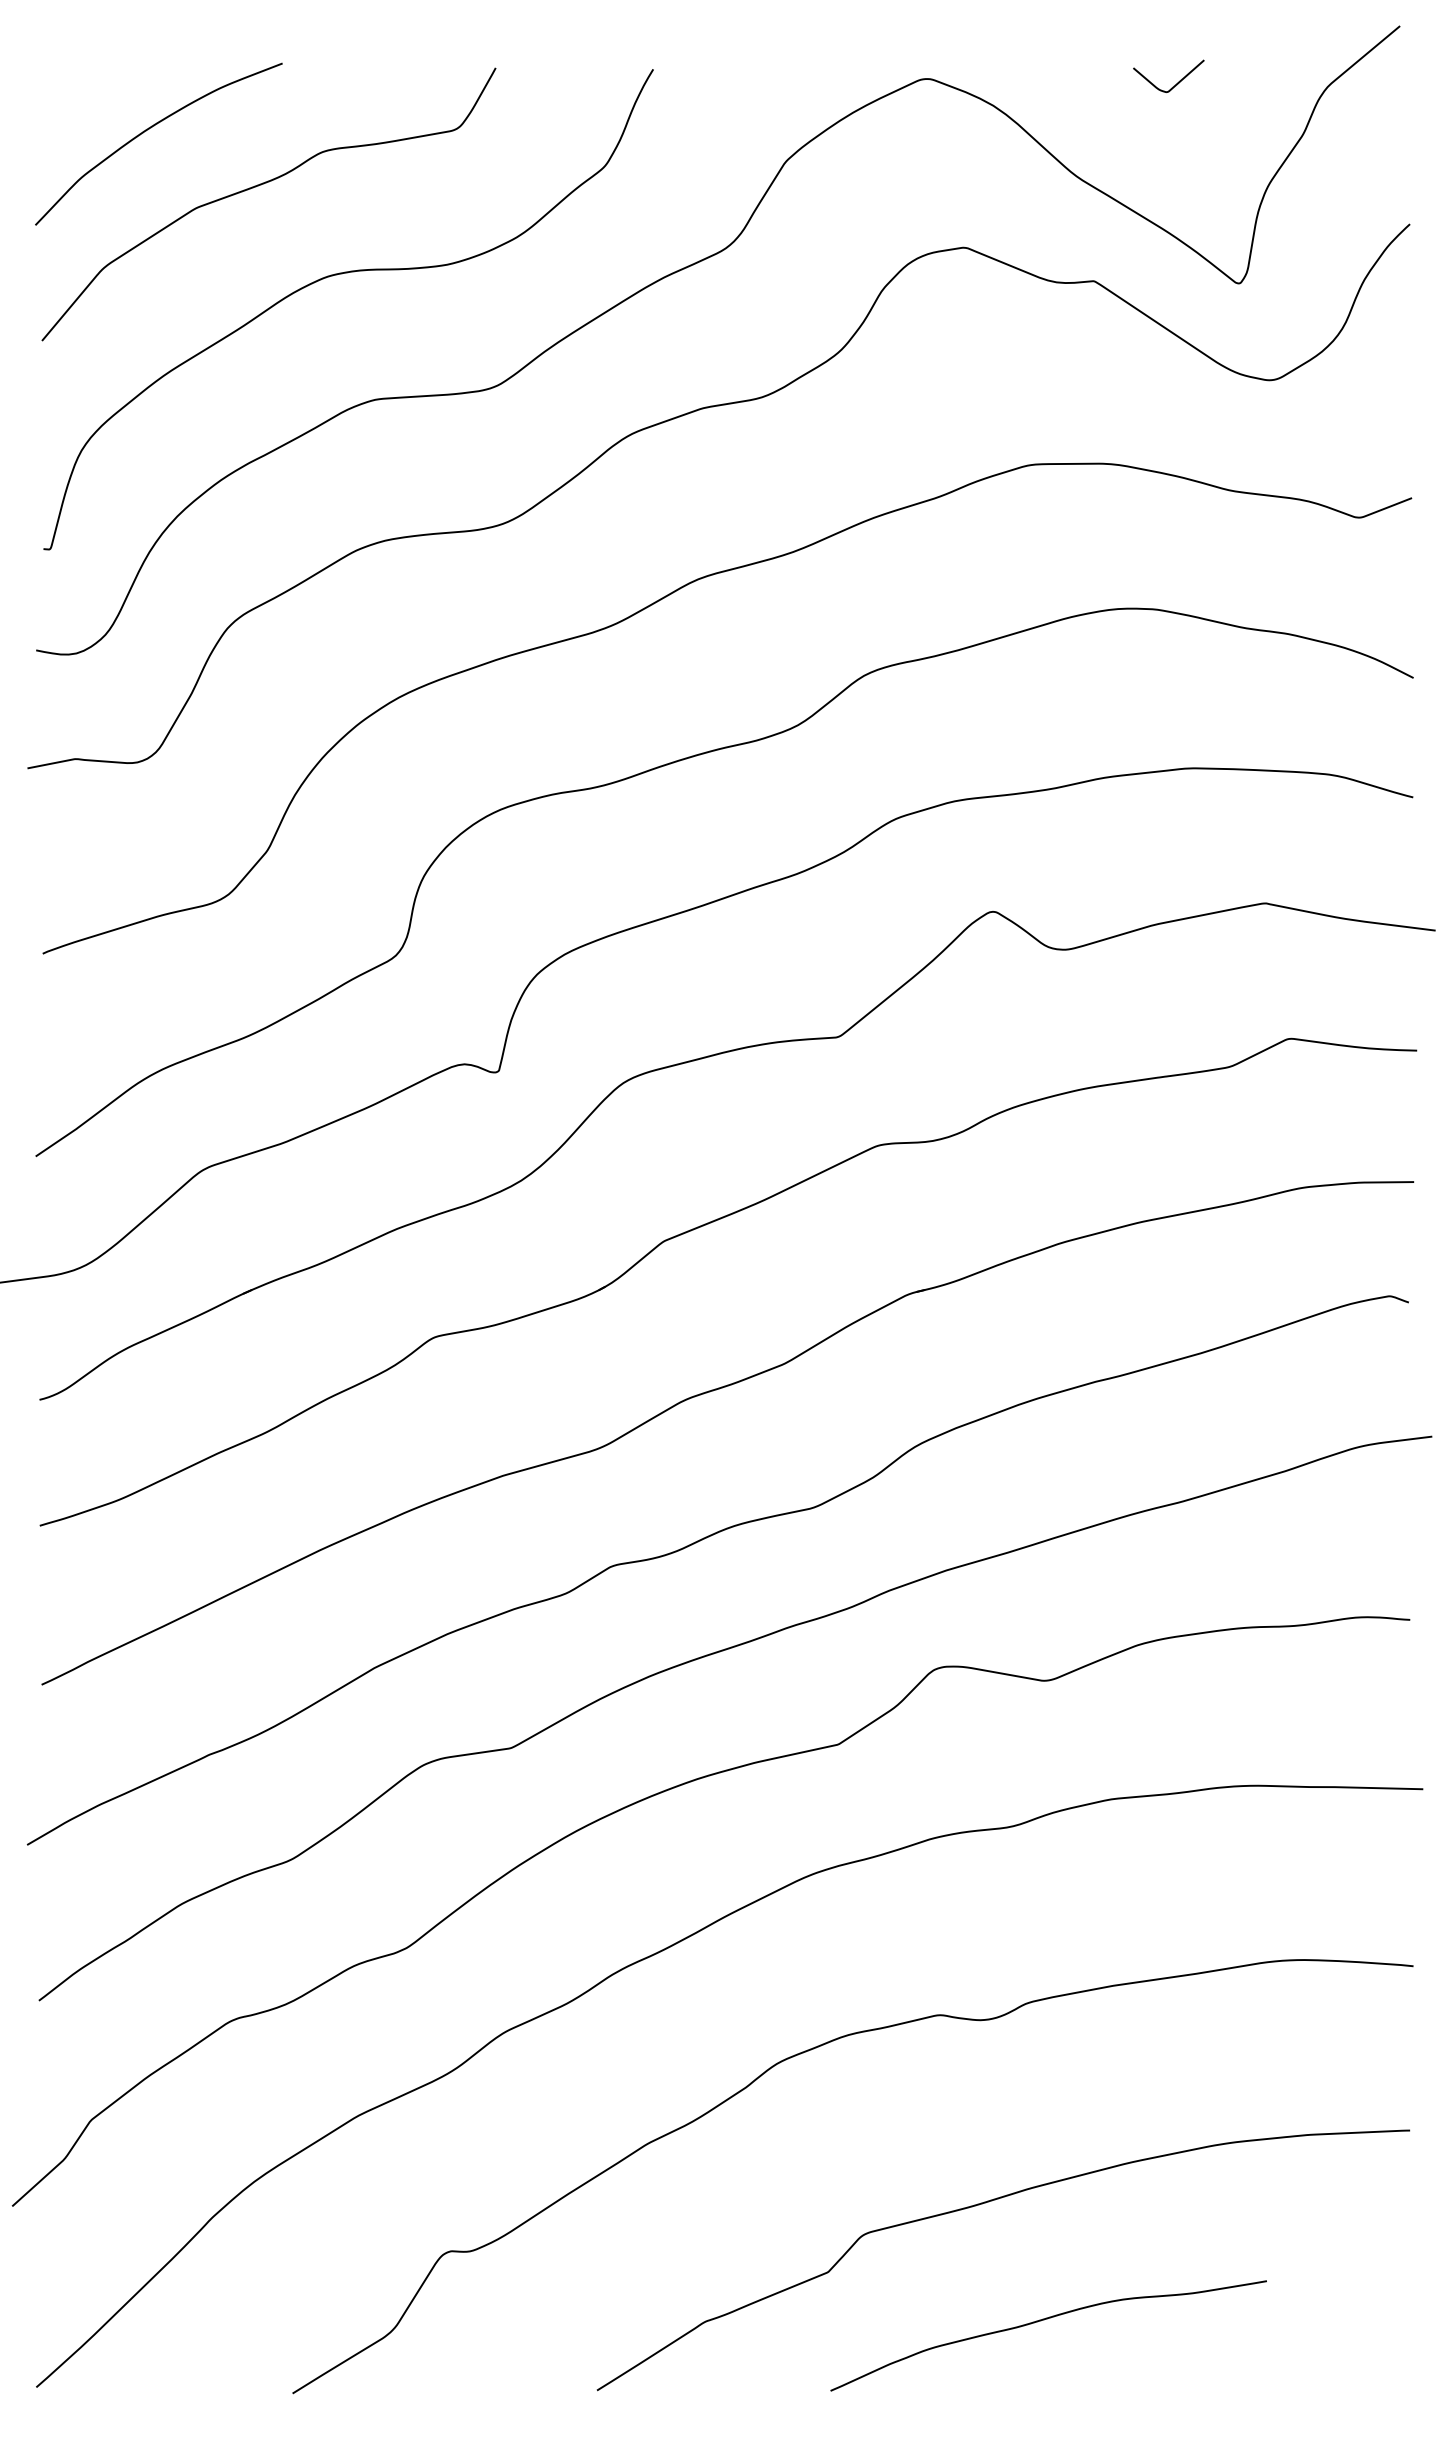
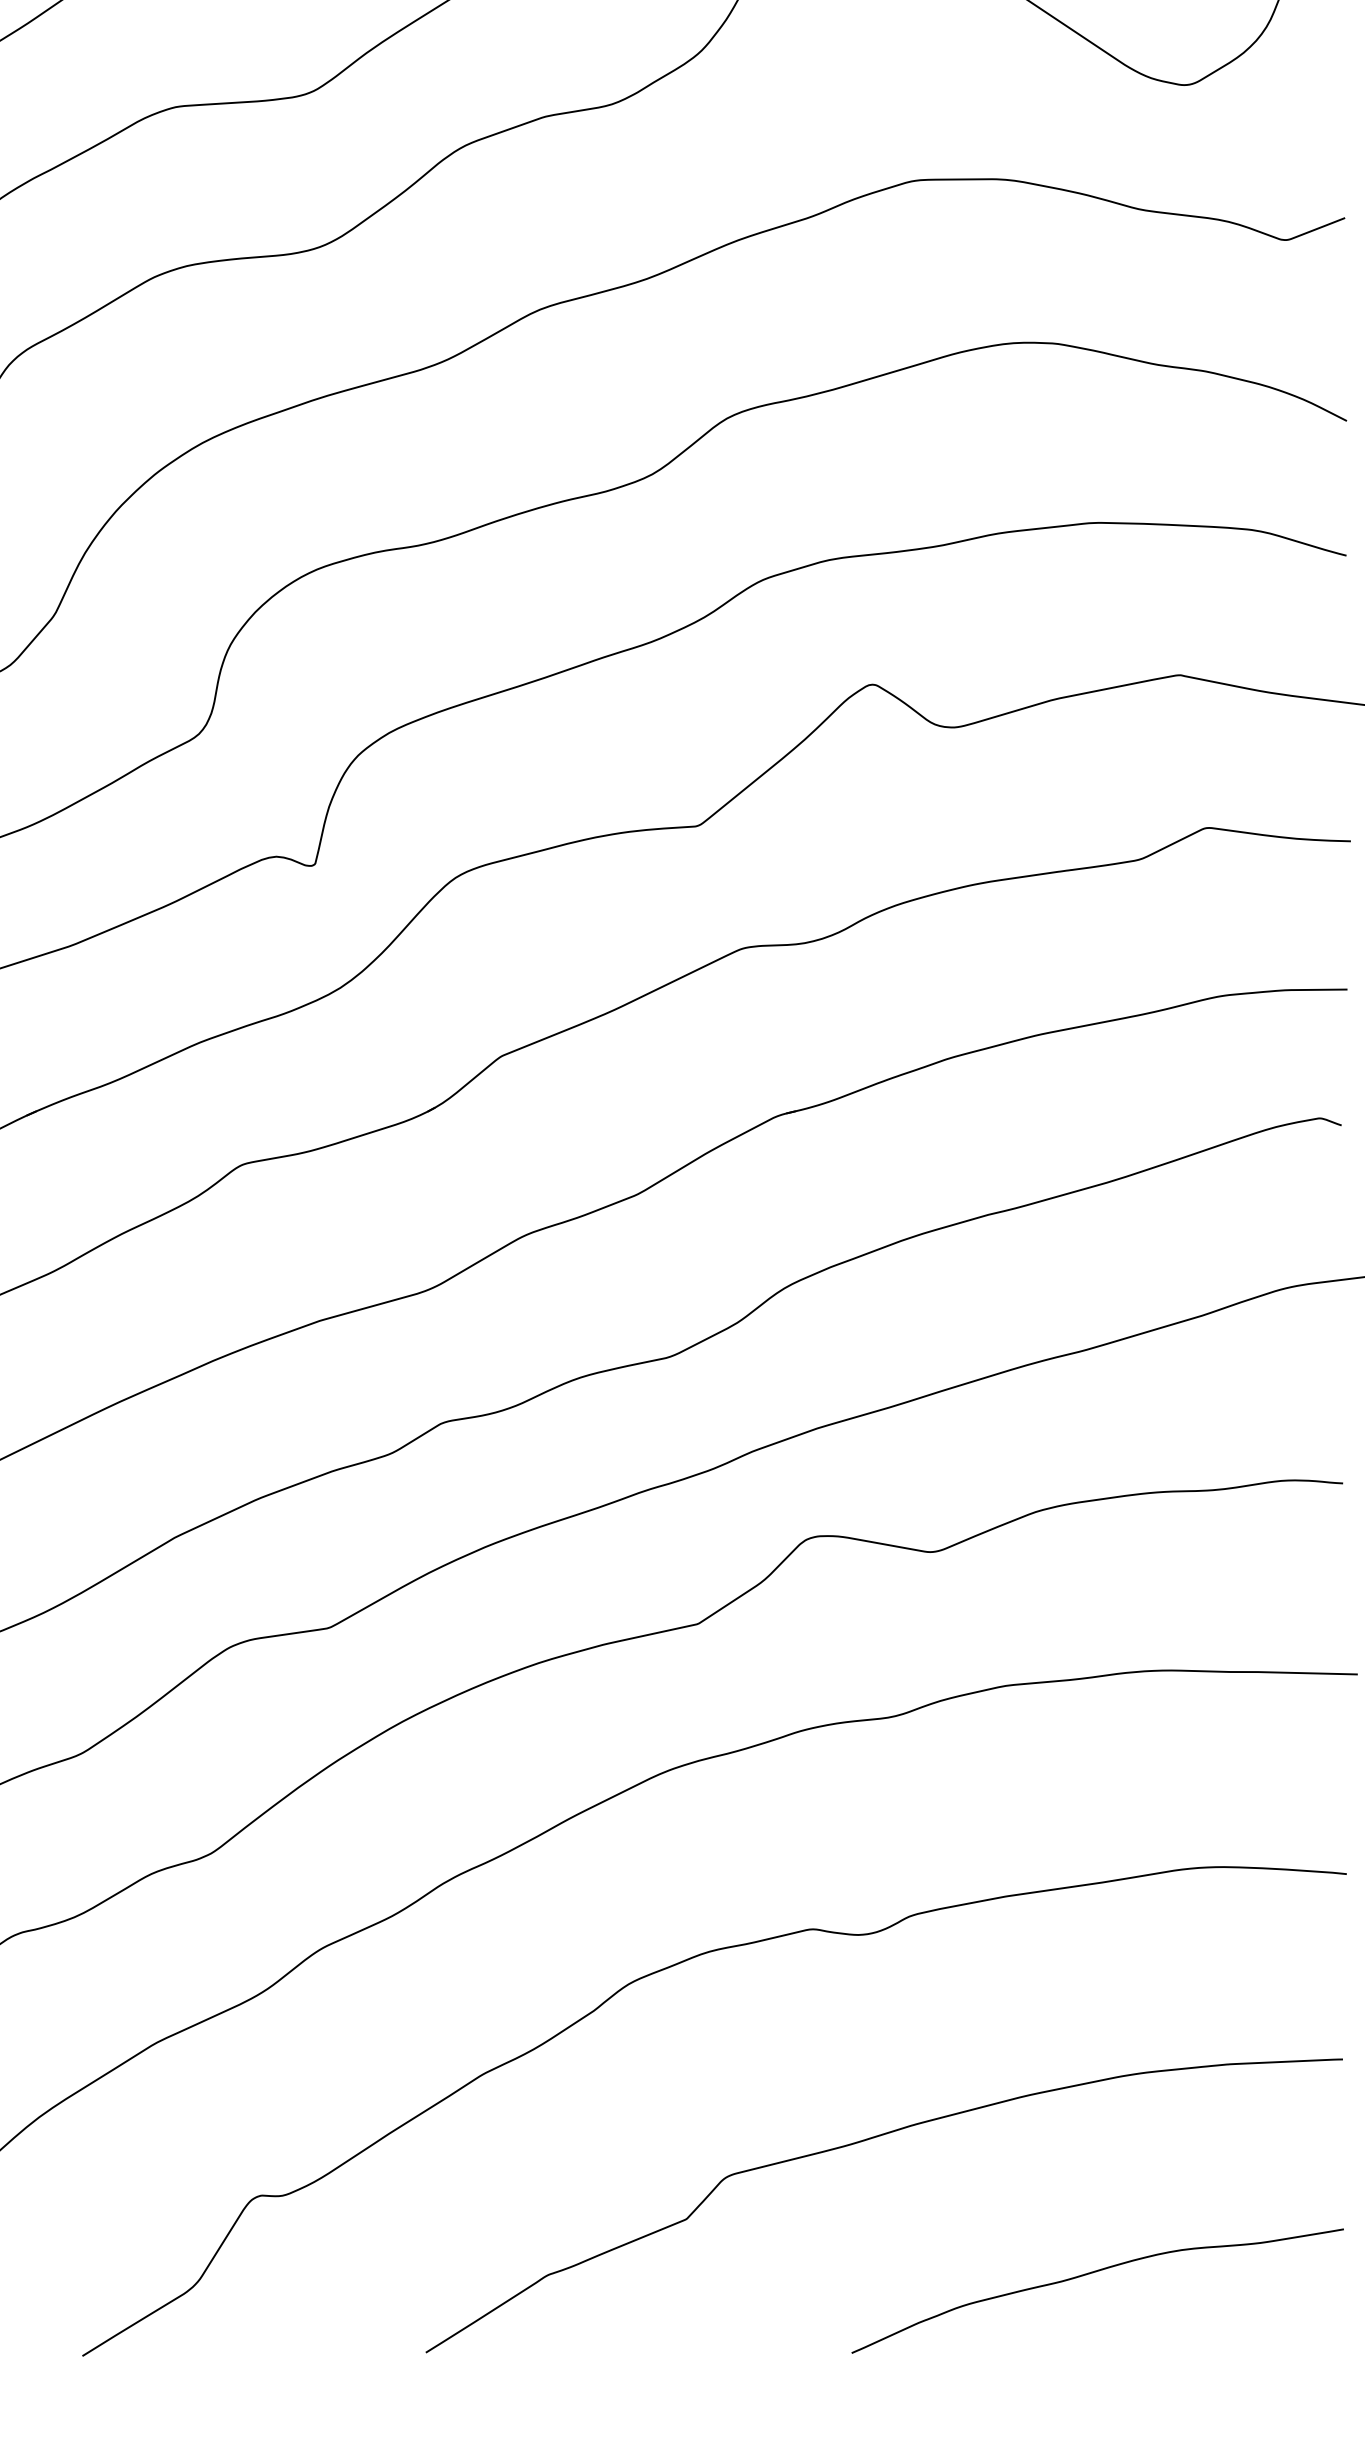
curve: (1044, 2320) -> (1093, 2273), moved

